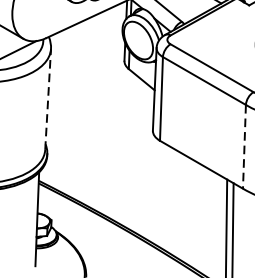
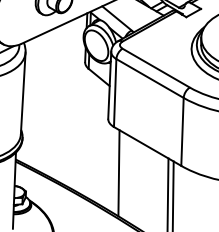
line: (48, 99) -> (23, 93), dashed -> solid
line: (244, 146) -> (182, 131), dashed -> solid
line: (165, 198) -> (118, 173), added

